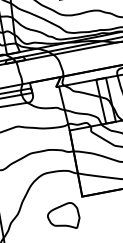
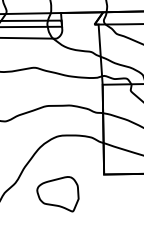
part: (63, 215) -> (58, 192), moved

